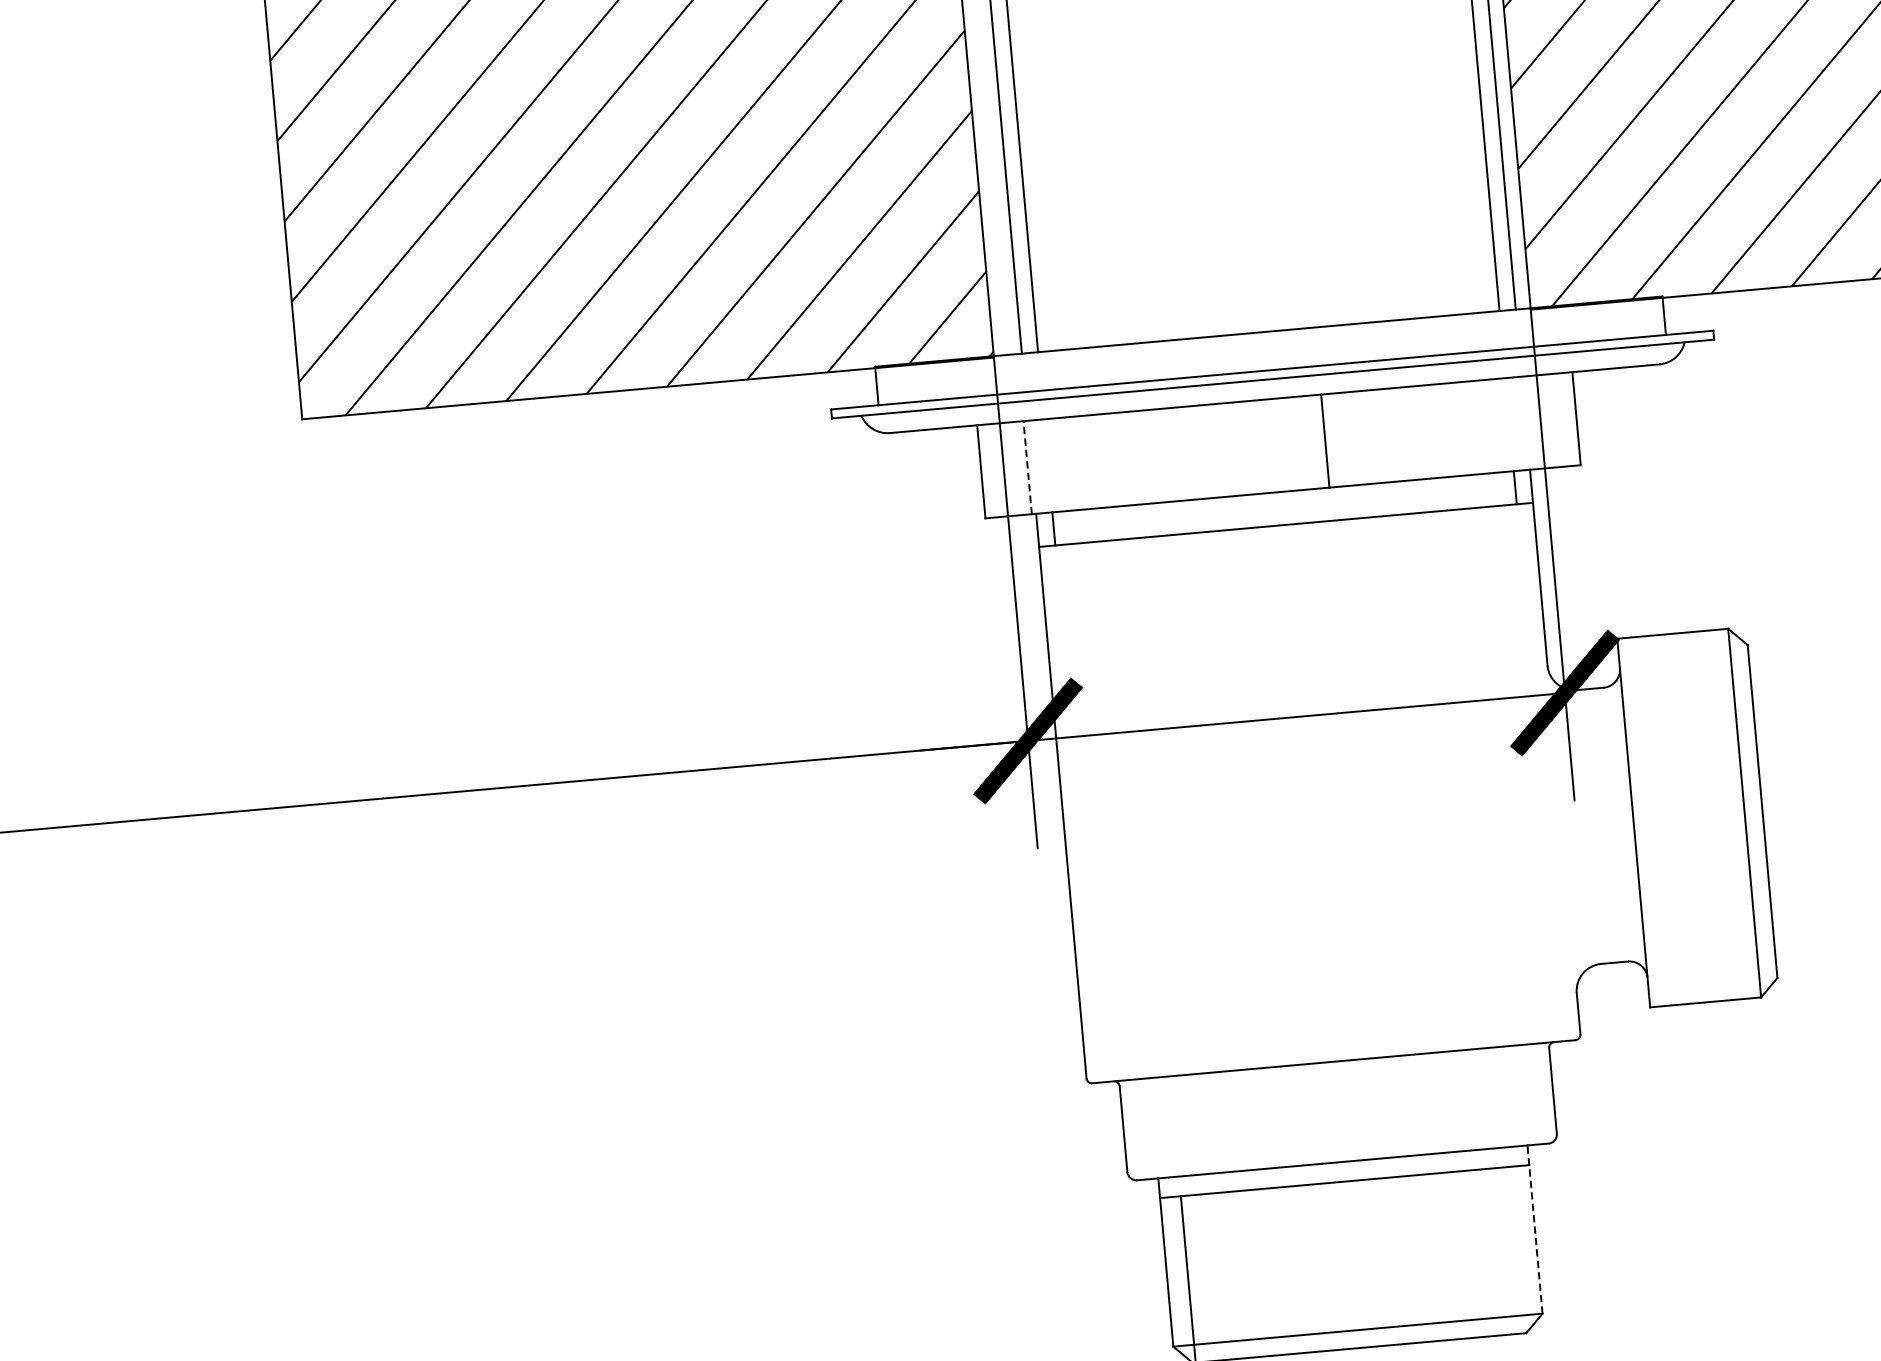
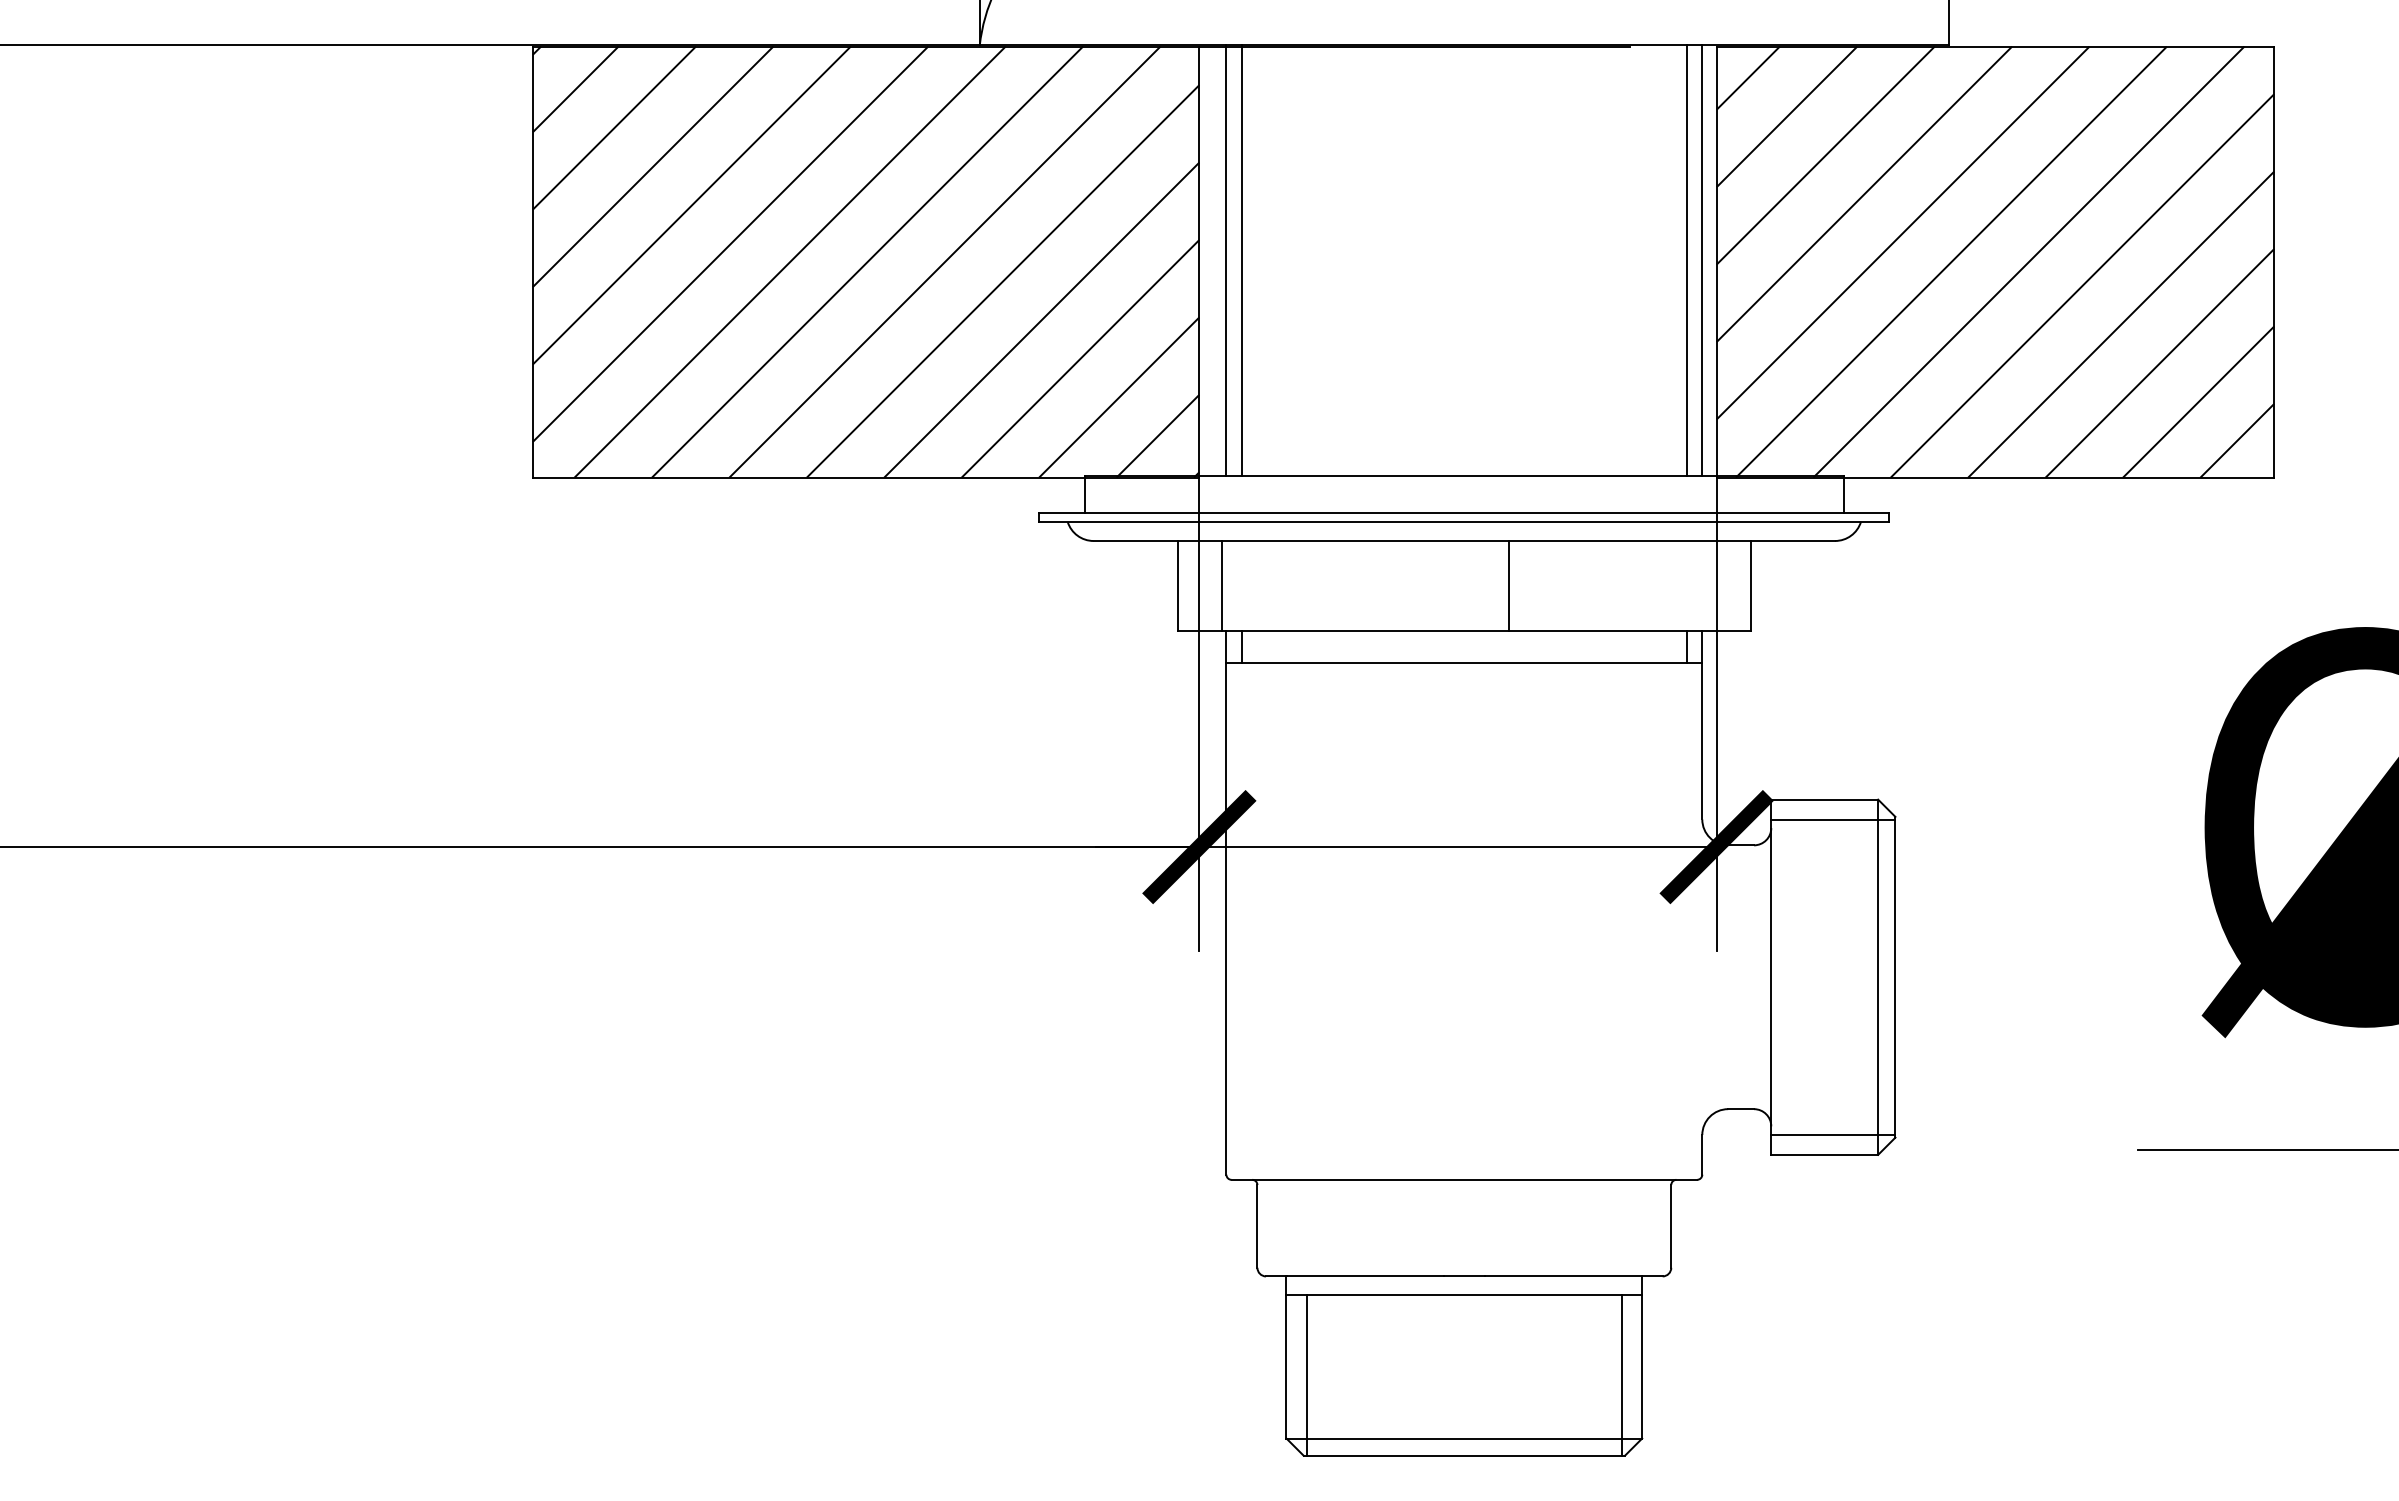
line: (1027, 467) -> (1222, 585), dashed -> solid
line: (1683, 653) -> (1833, 819), added
line: (1712, 980) -> (1833, 1134), added
line: (1535, 1228) -> (1642, 1356), dashed -> solid
line: (1516, 1250) -> (1622, 1375), added

